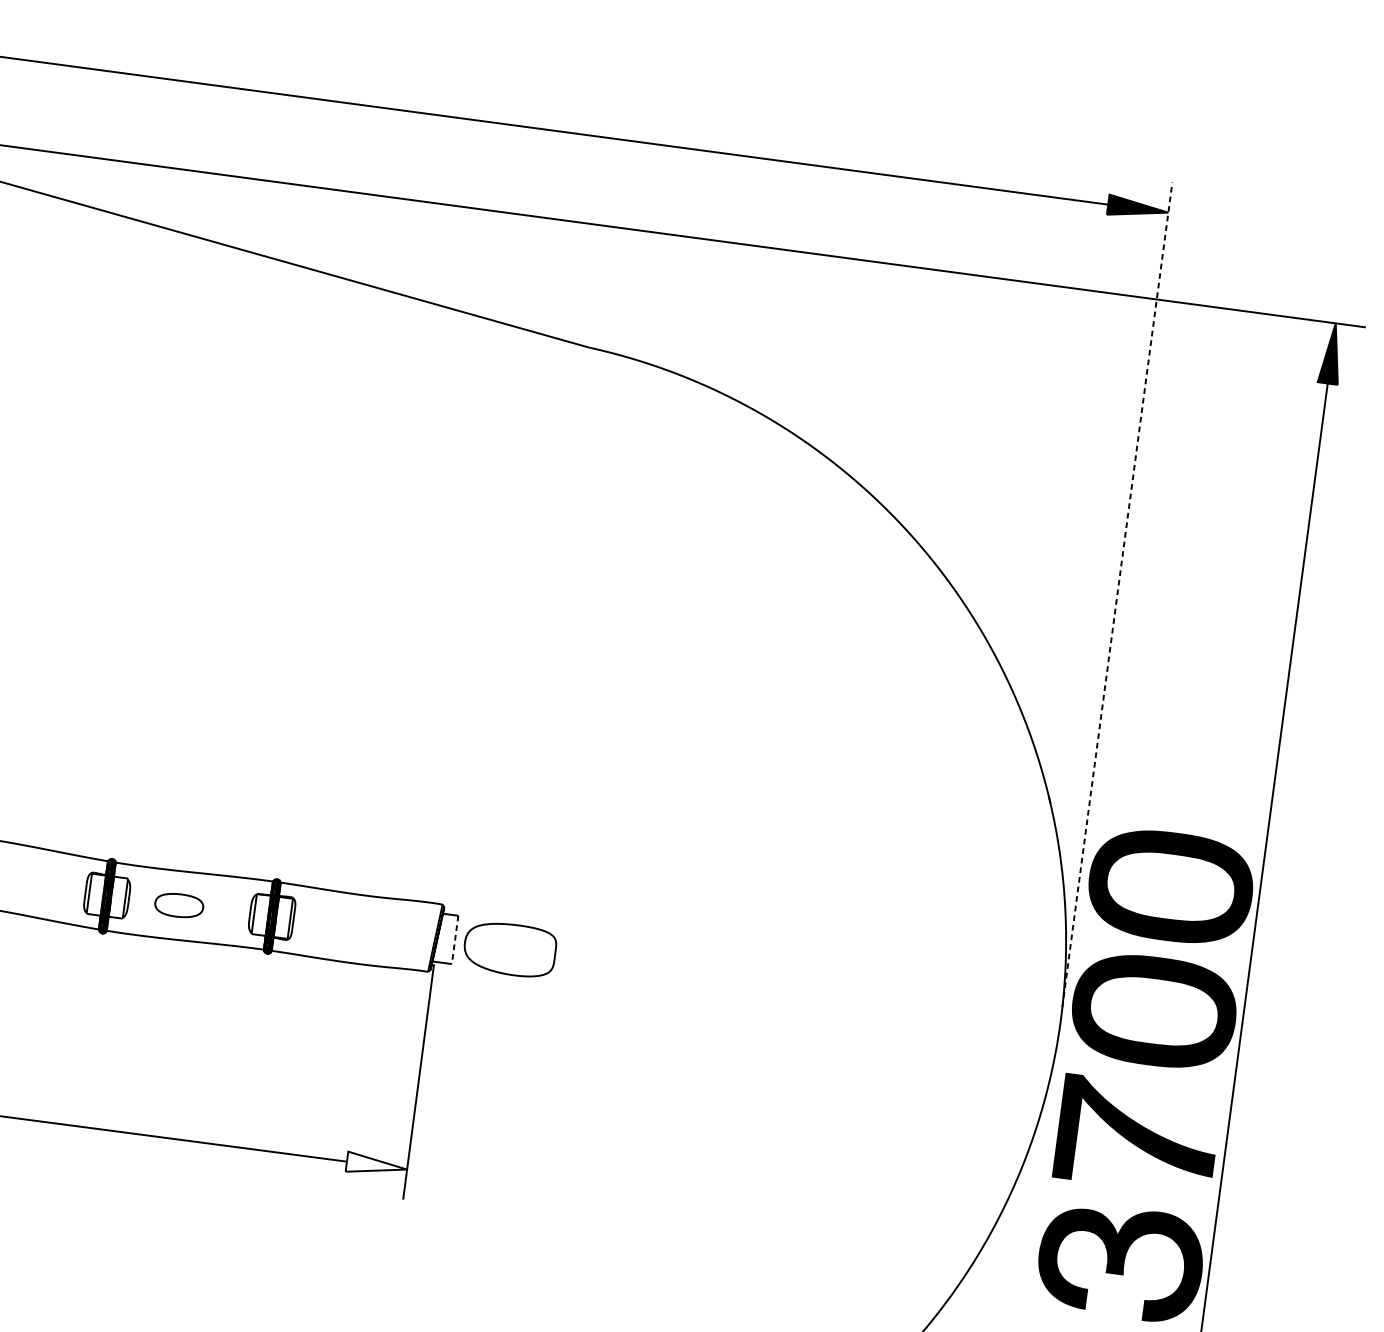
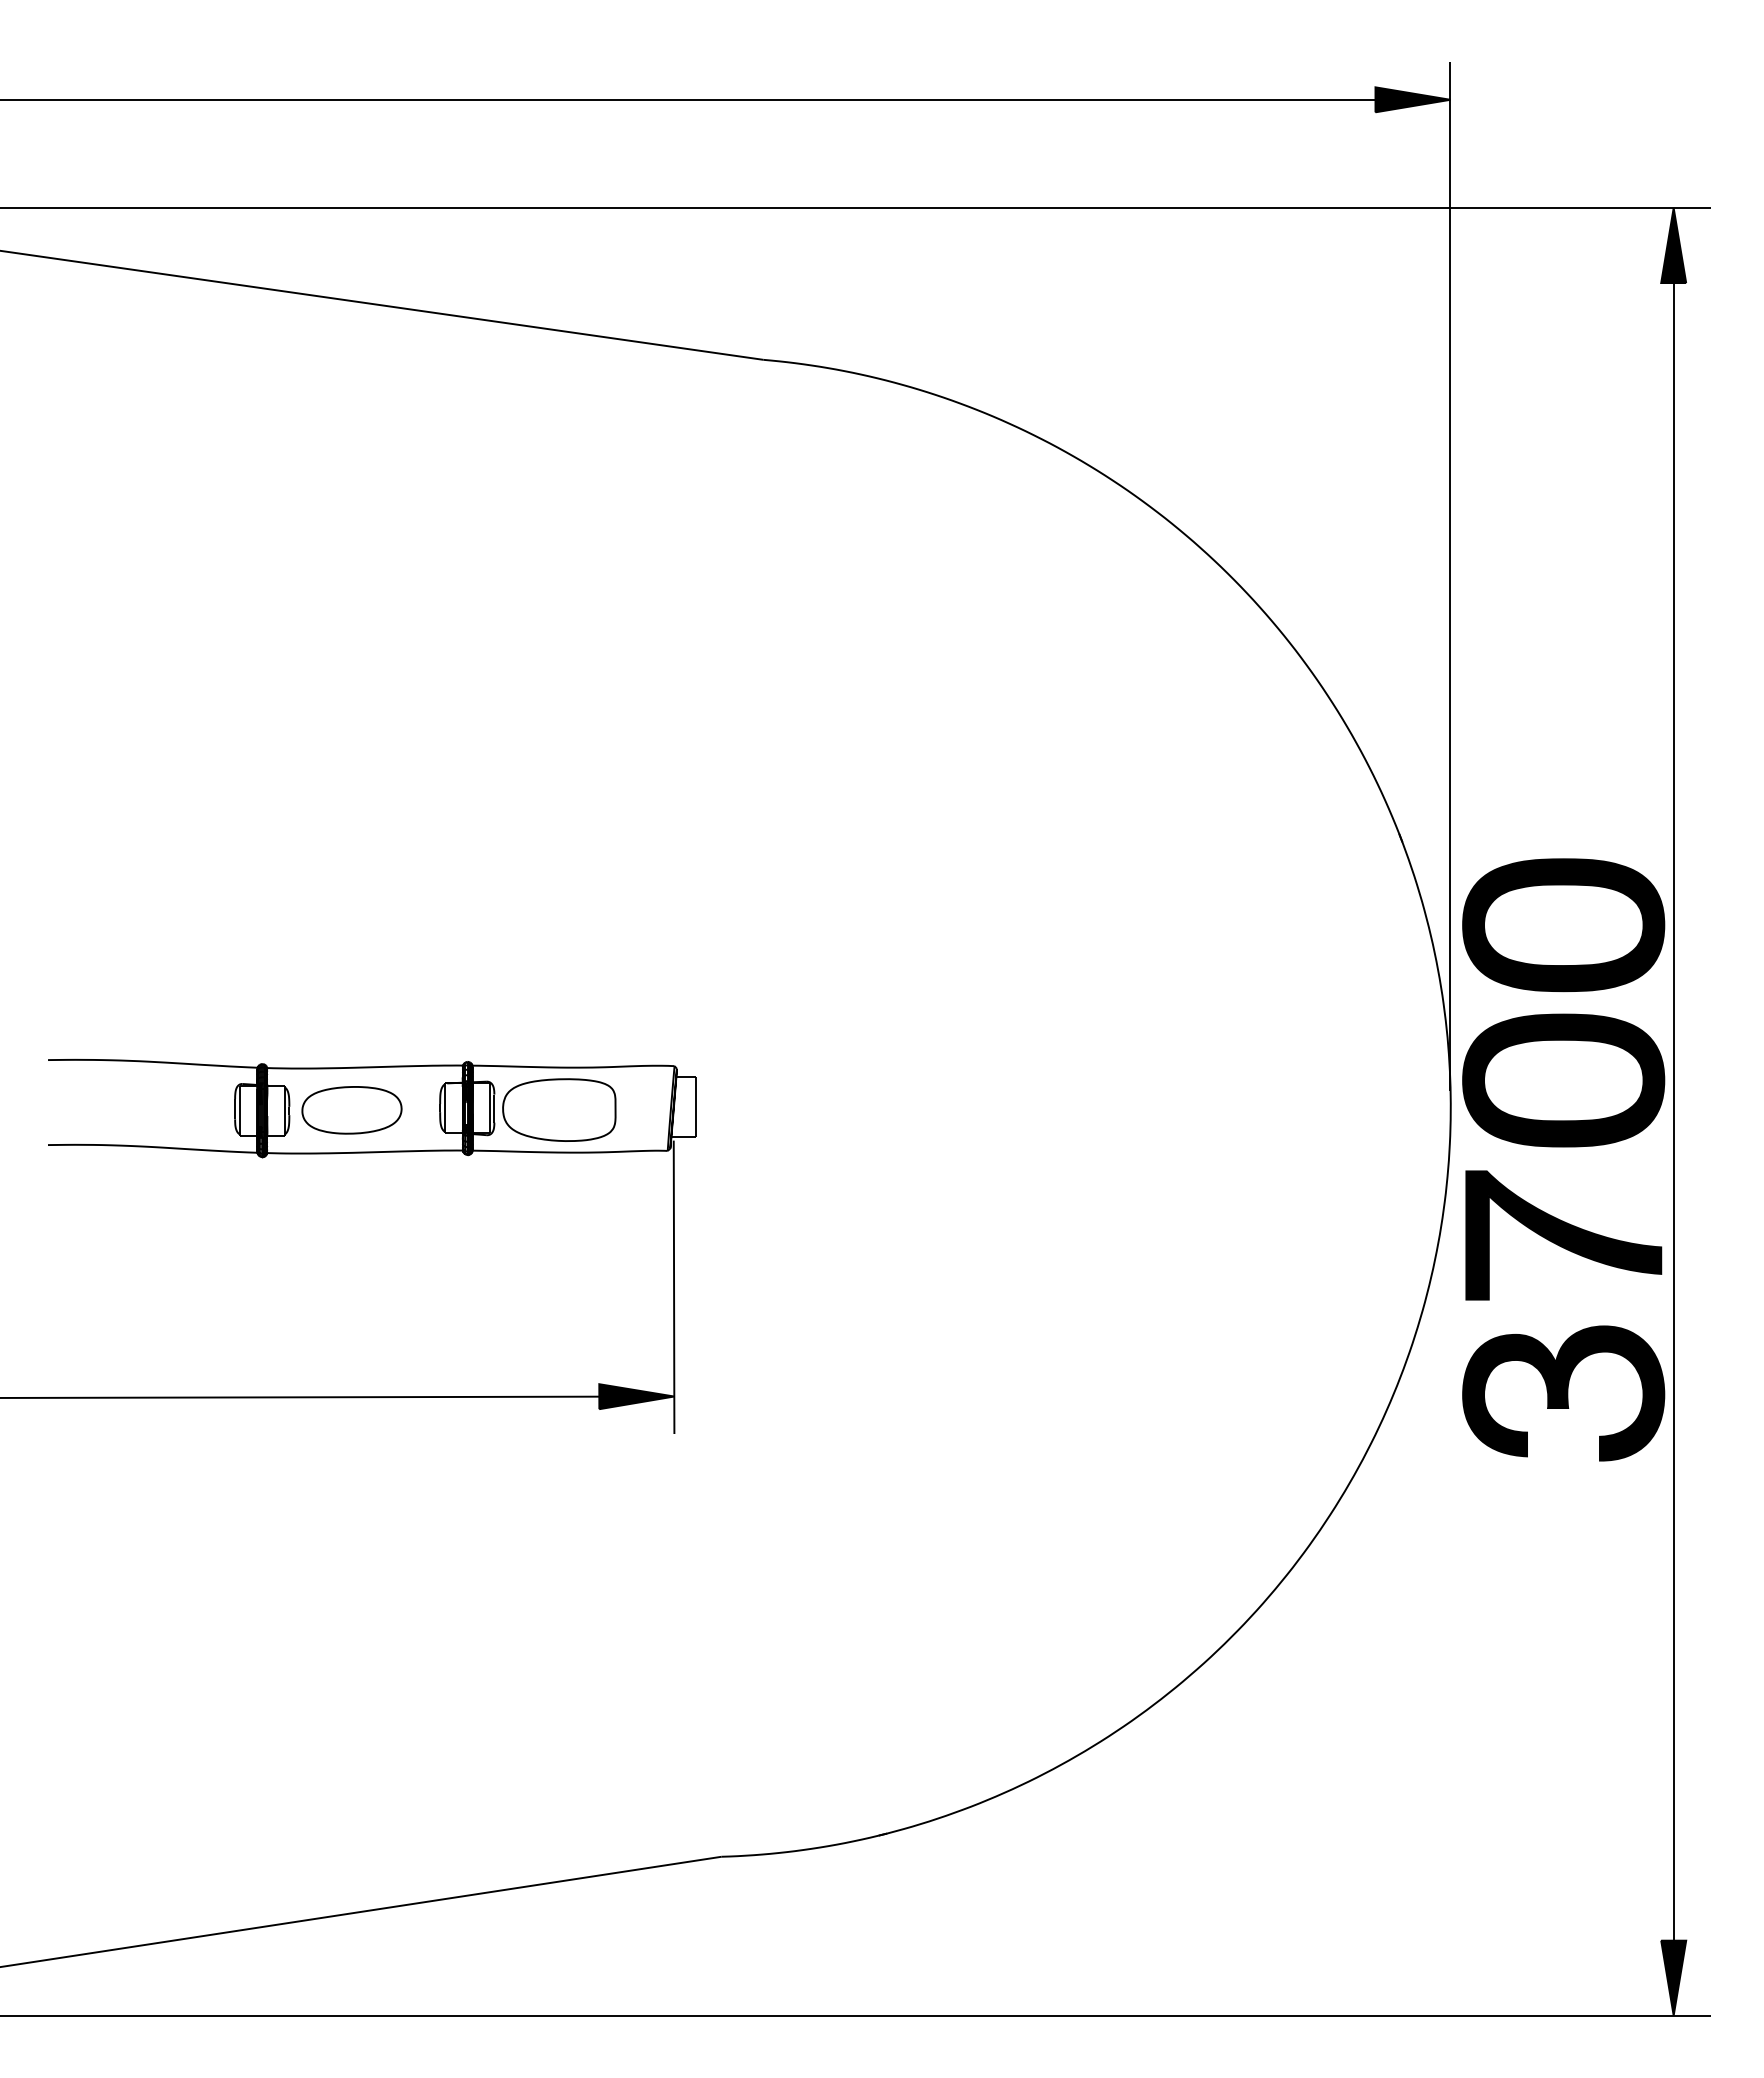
line: (1117, 594) -> (1450, 575), dashed -> solid
part: (178, 905) -> (351, 1110), size x1.67
line: (455, 940) -> (695, 1107), dashed -> solid
part: (510, 949) -> (559, 1109), moved
fill: (376, 1165) -> (636, 1396), added

